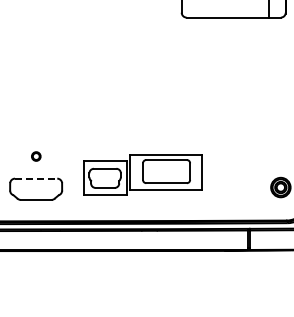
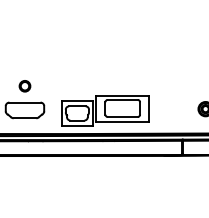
part: (36, 156) -> (25, 86), size x1.67
part: (142, 174) -> (104, 110), moved
line: (36, 178) -> (25, 102), dashed -> solid

